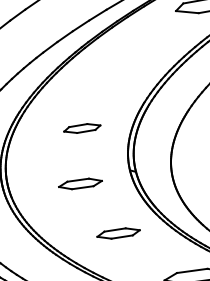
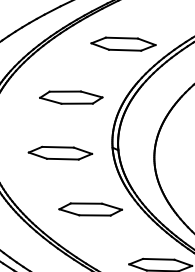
part: (124, 68) -> (123, 44), added
part: (82, 128) -> (71, 97), size x1.67
part: (80, 183) -> (60, 152), size x1.43
part: (118, 233) -> (90, 209), size x1.43

